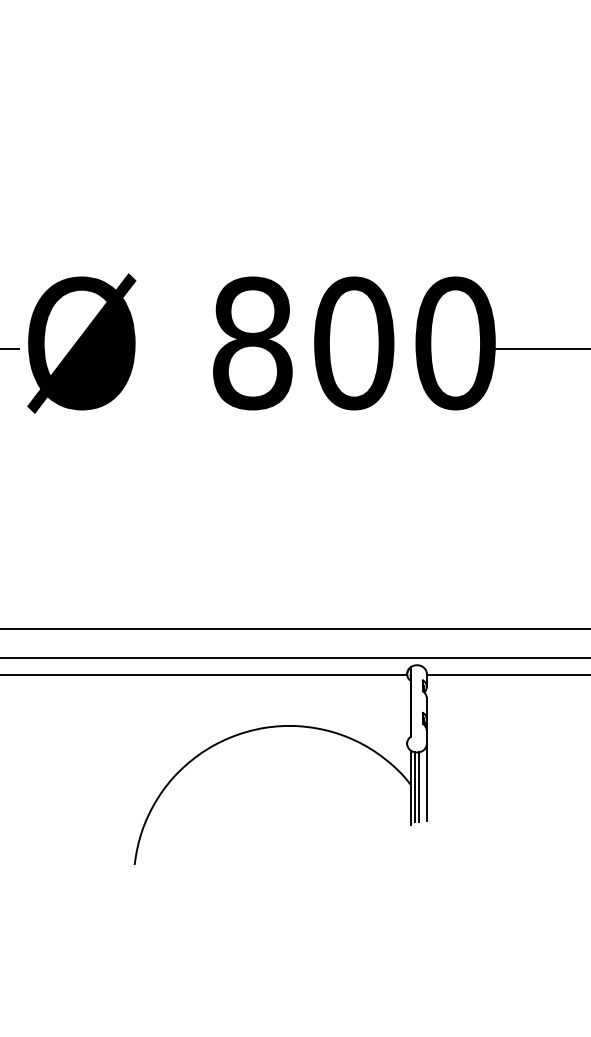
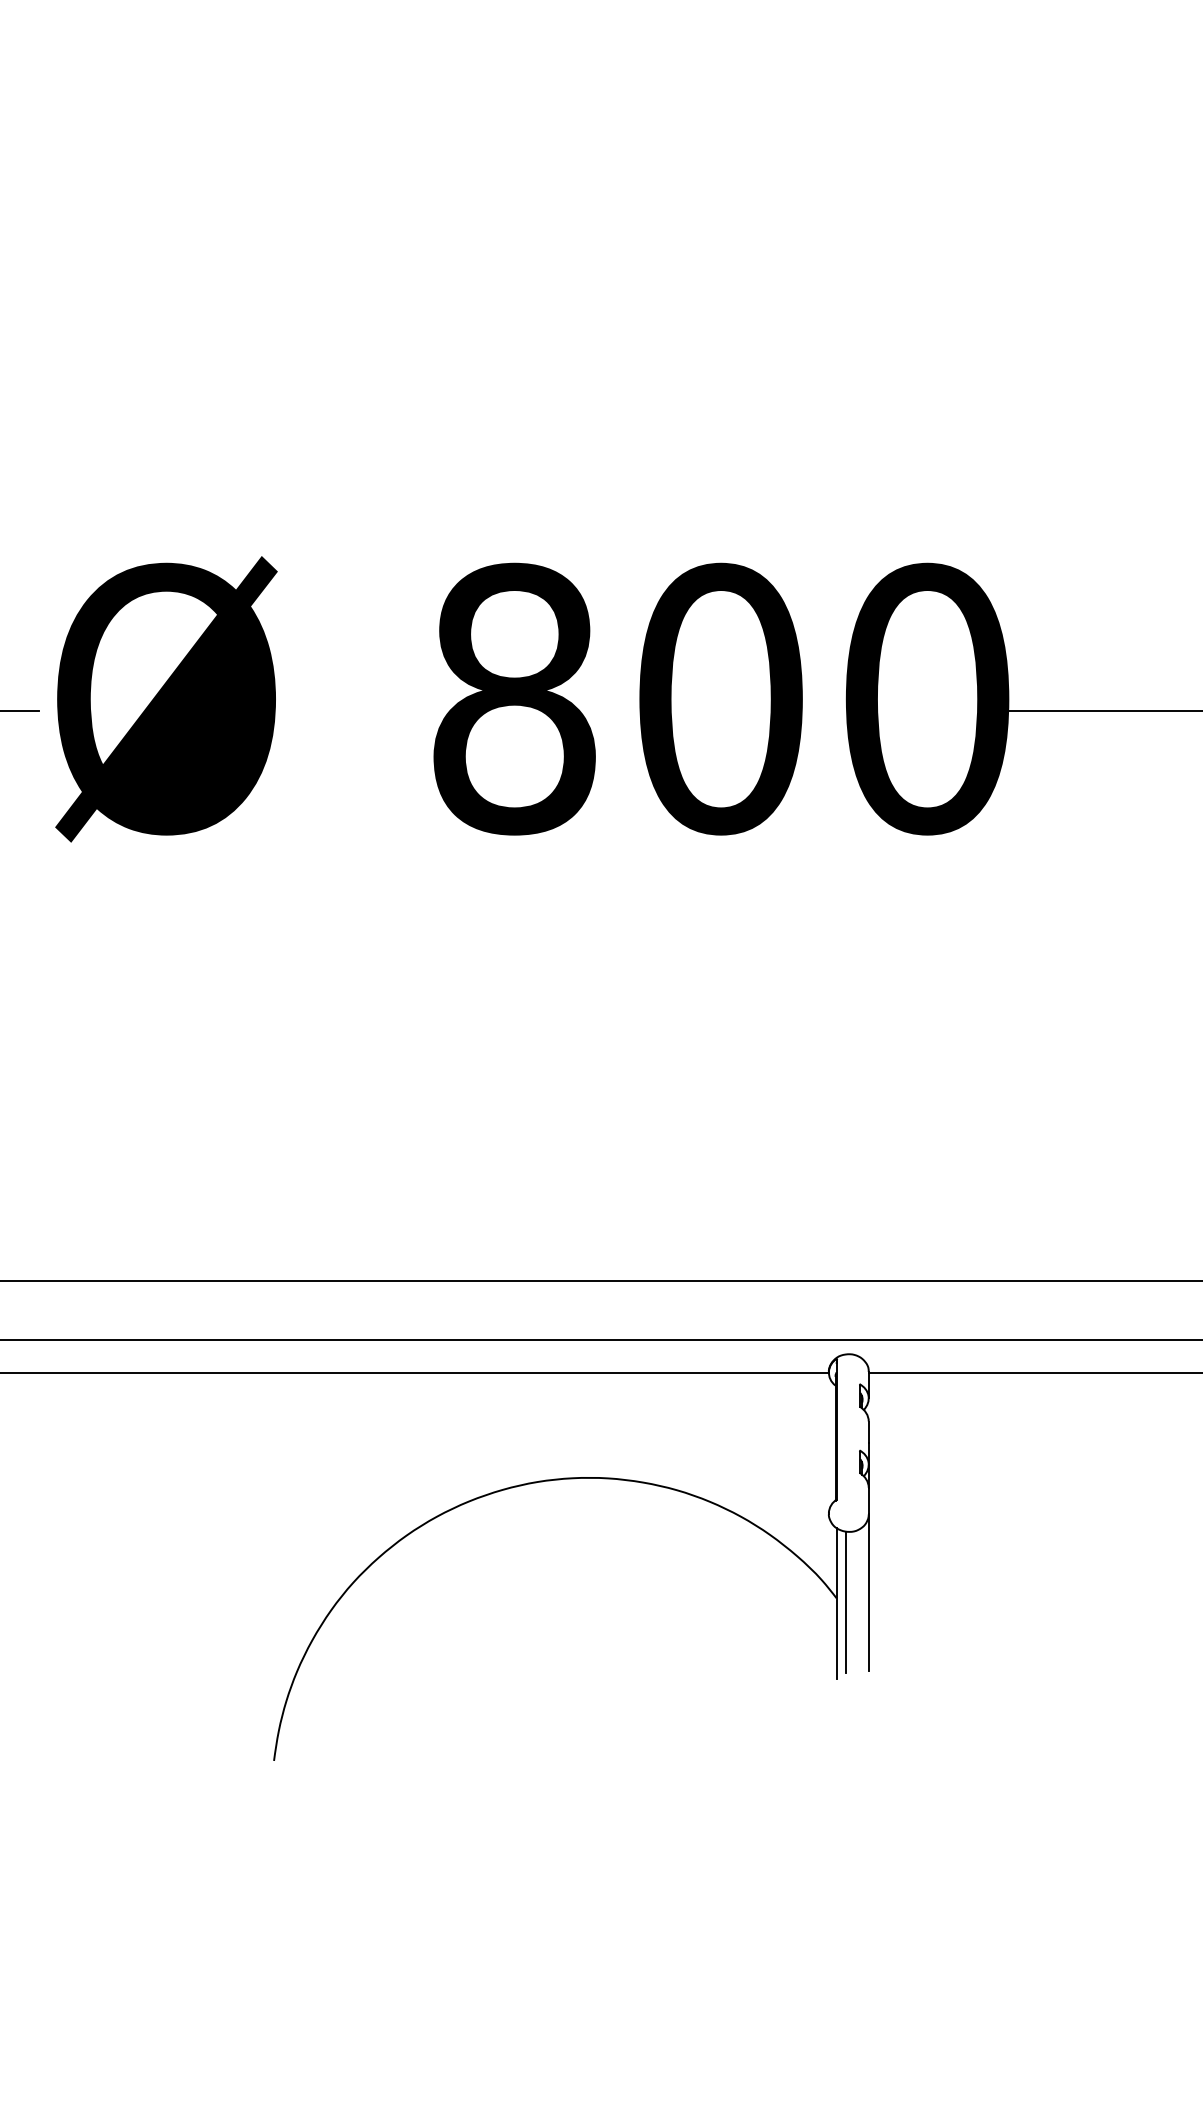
line: (418, 786) -> (851, 1601), removed

